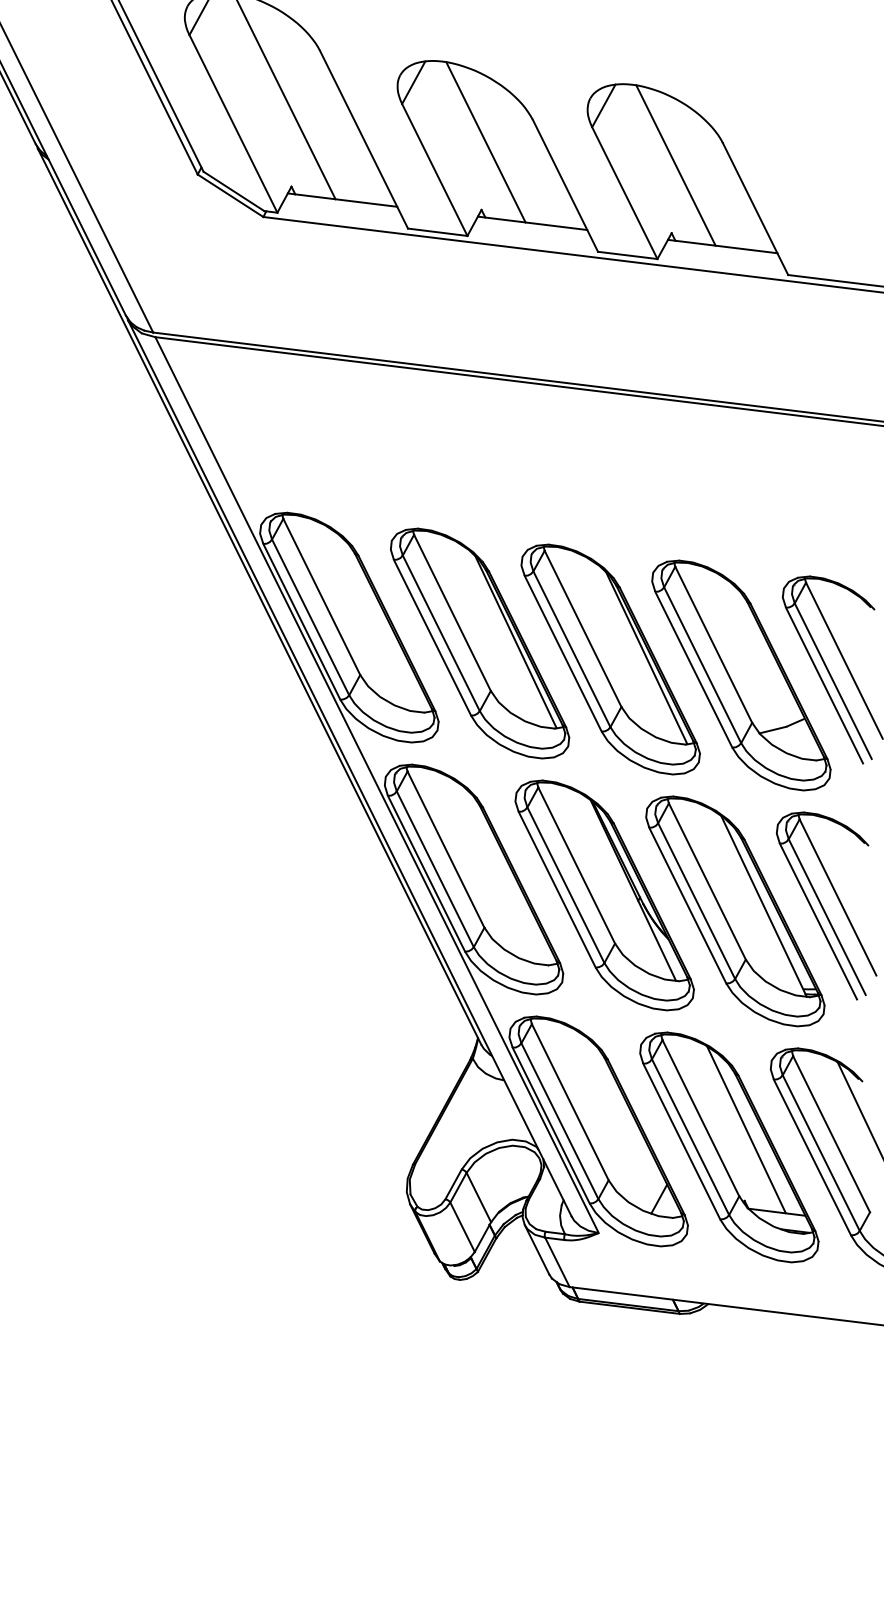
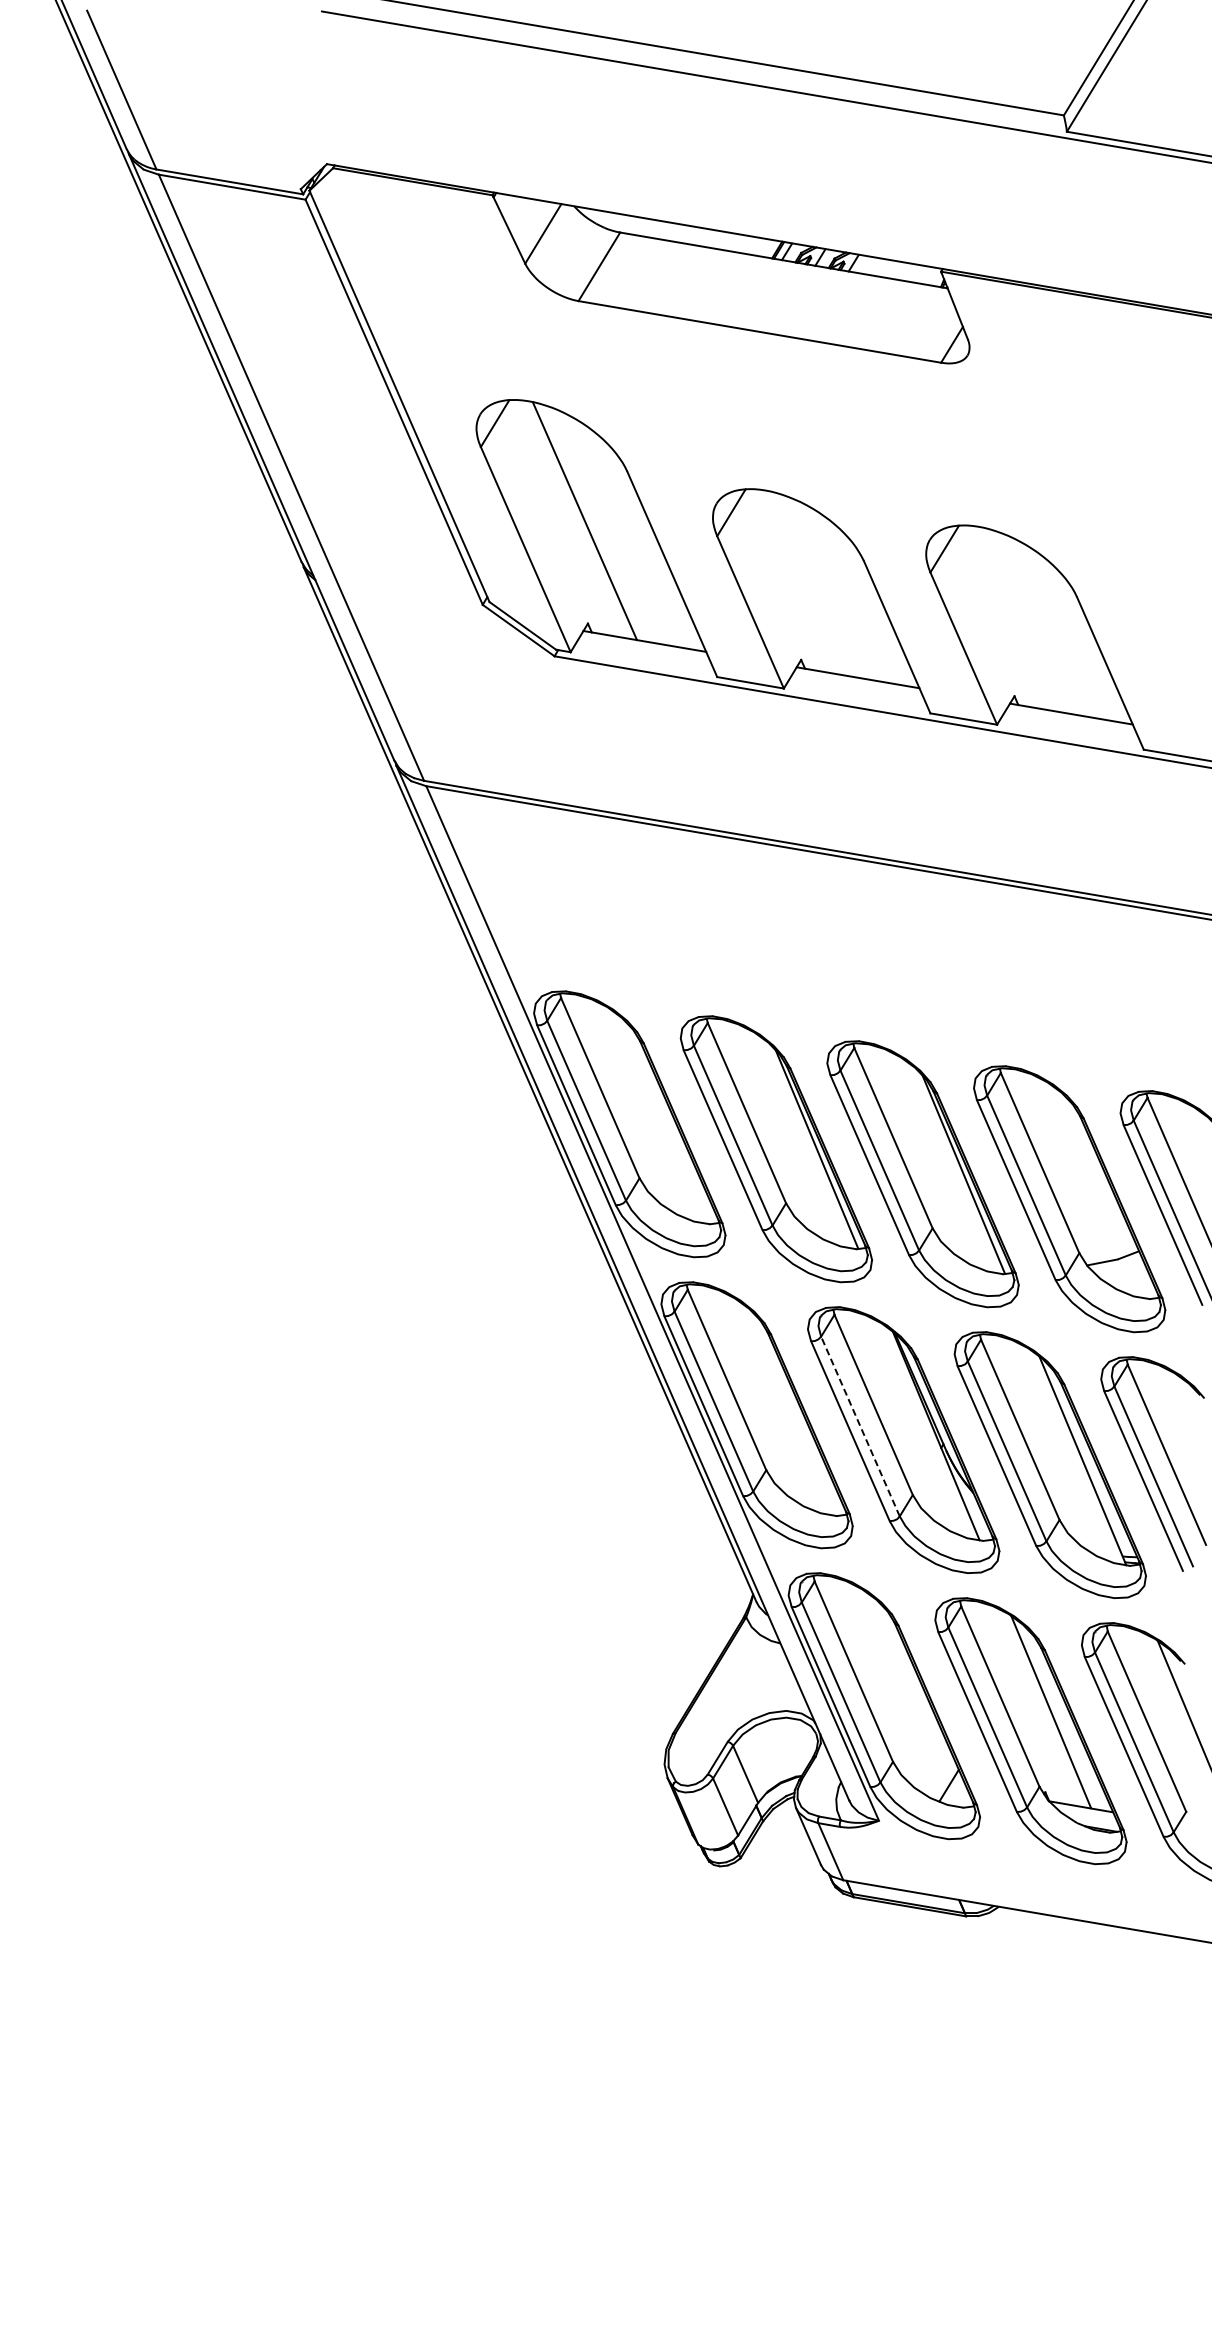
line: (485, 142) -> (809, 583), removed
line: (675, 164) -> (1022, 619), removed
line: (565, 885) -> (860, 1426), solid -> dashed

